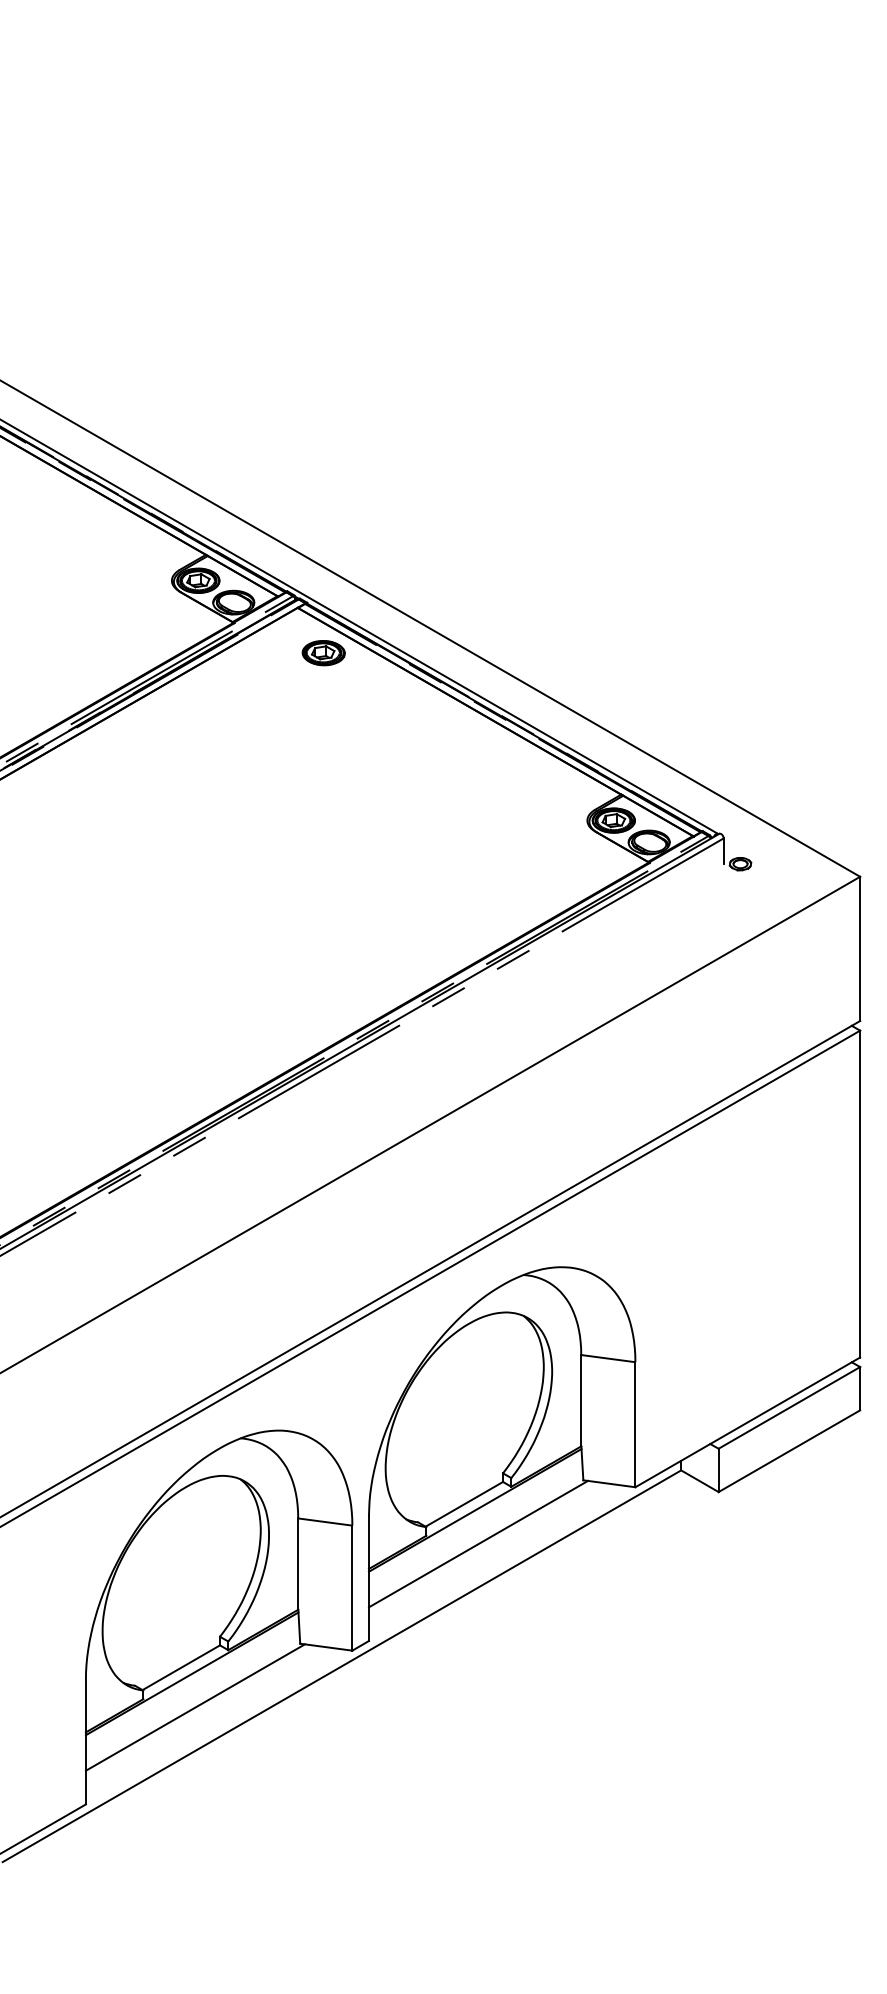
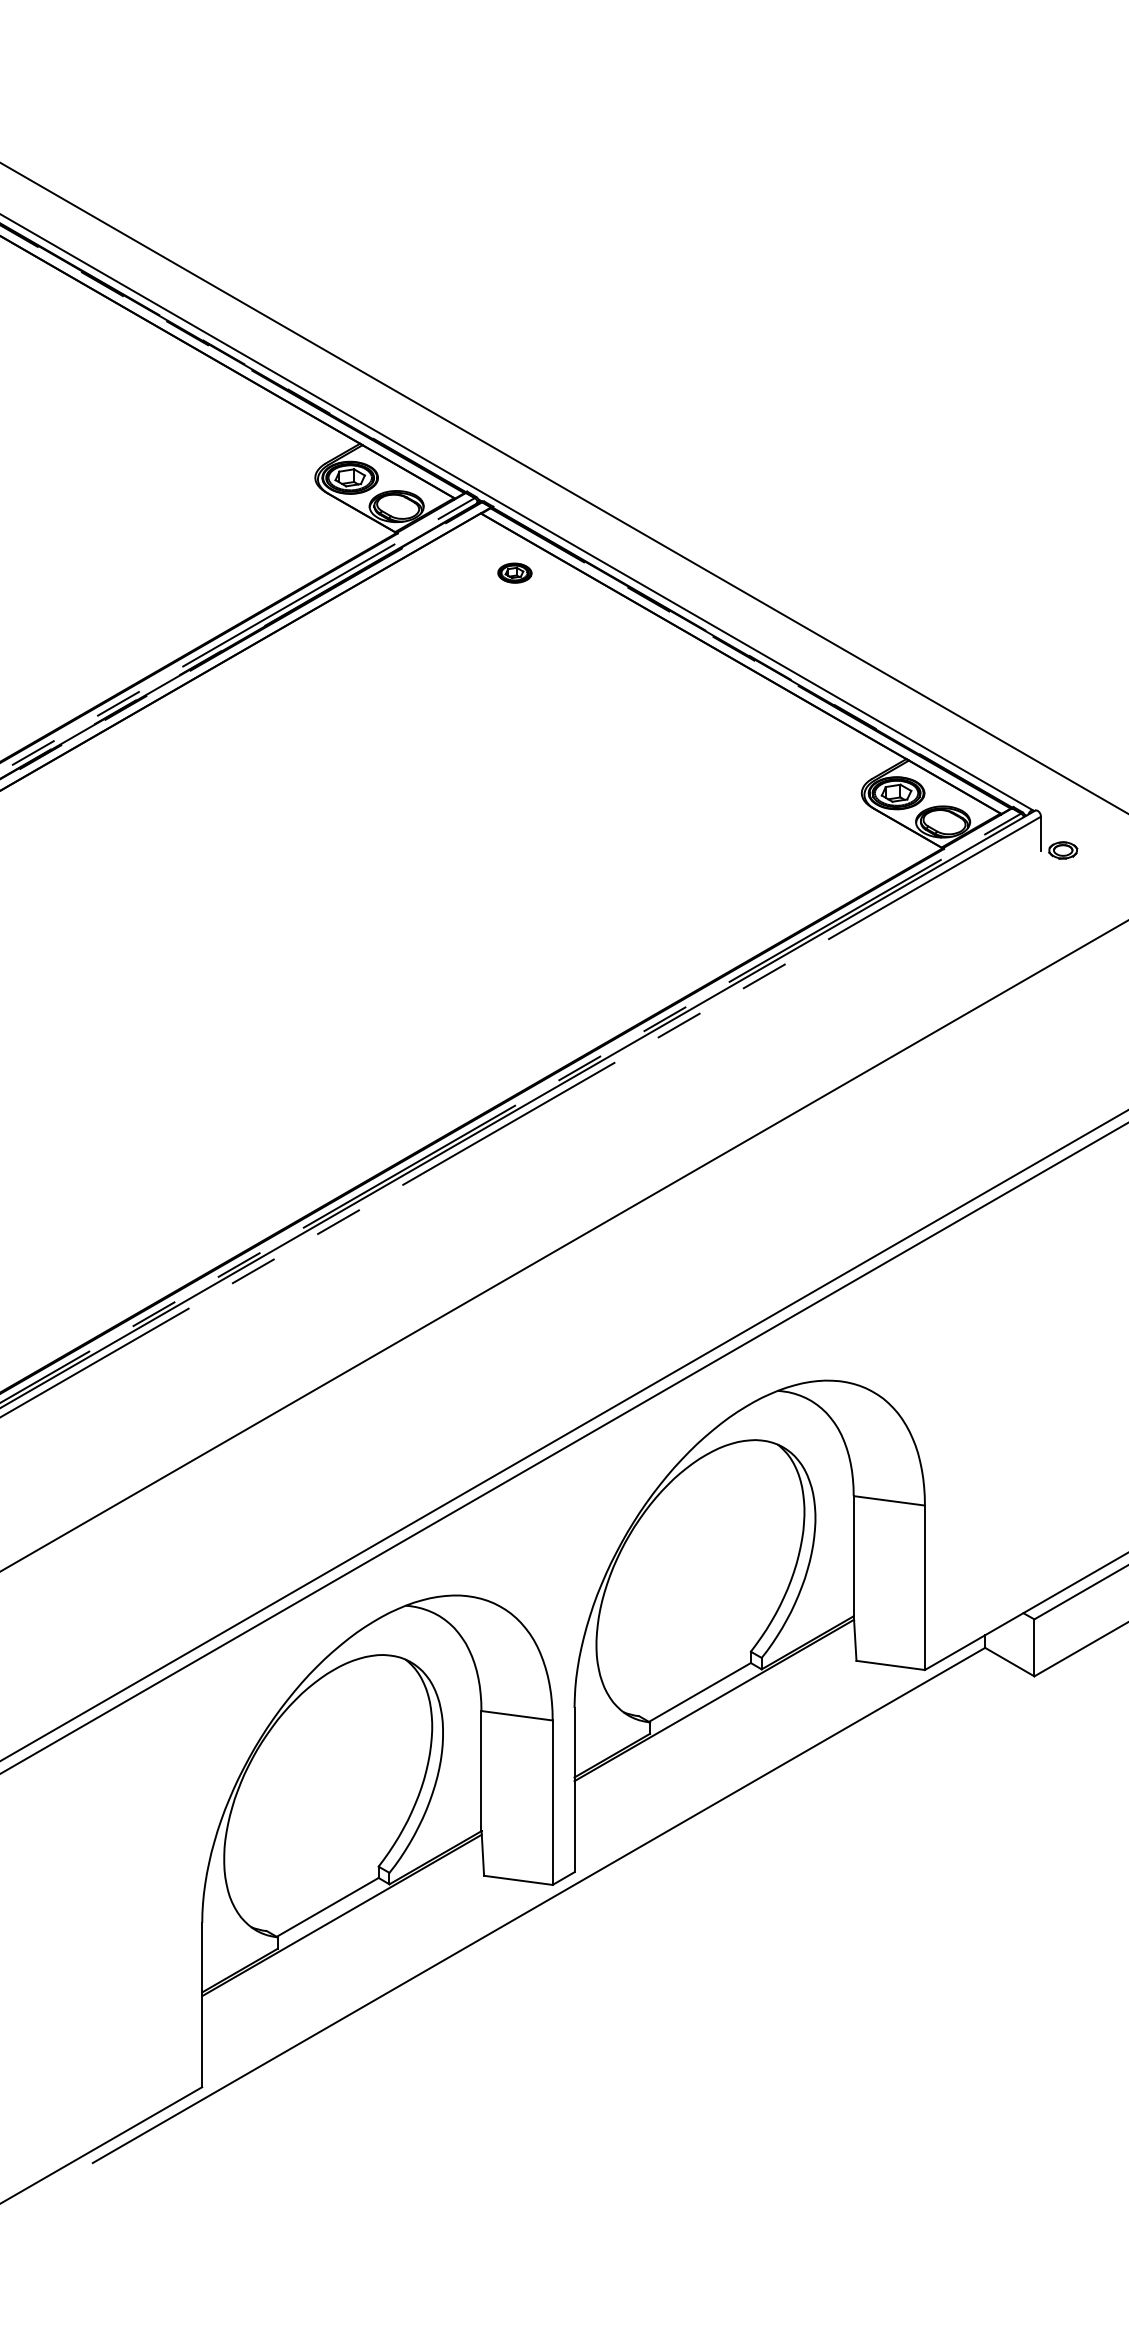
part: (323, 653) -> (514, 573), size x0.6
line: (478, 1543) -> (718, 1743), removed
line: (195, 1707) -> (346, 1959), removed

